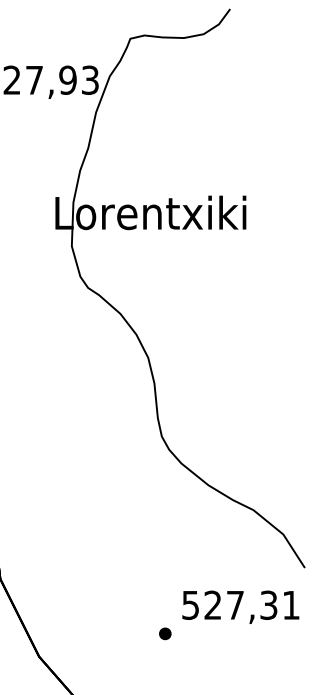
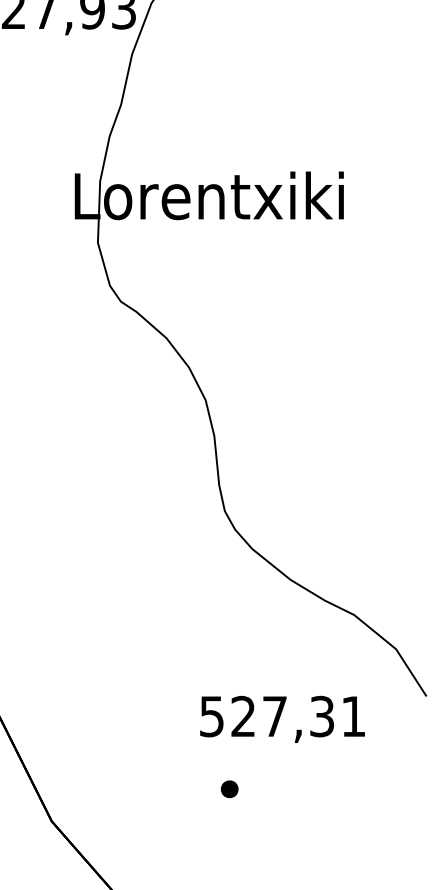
text: (240, 606) -> (282, 718), moved

